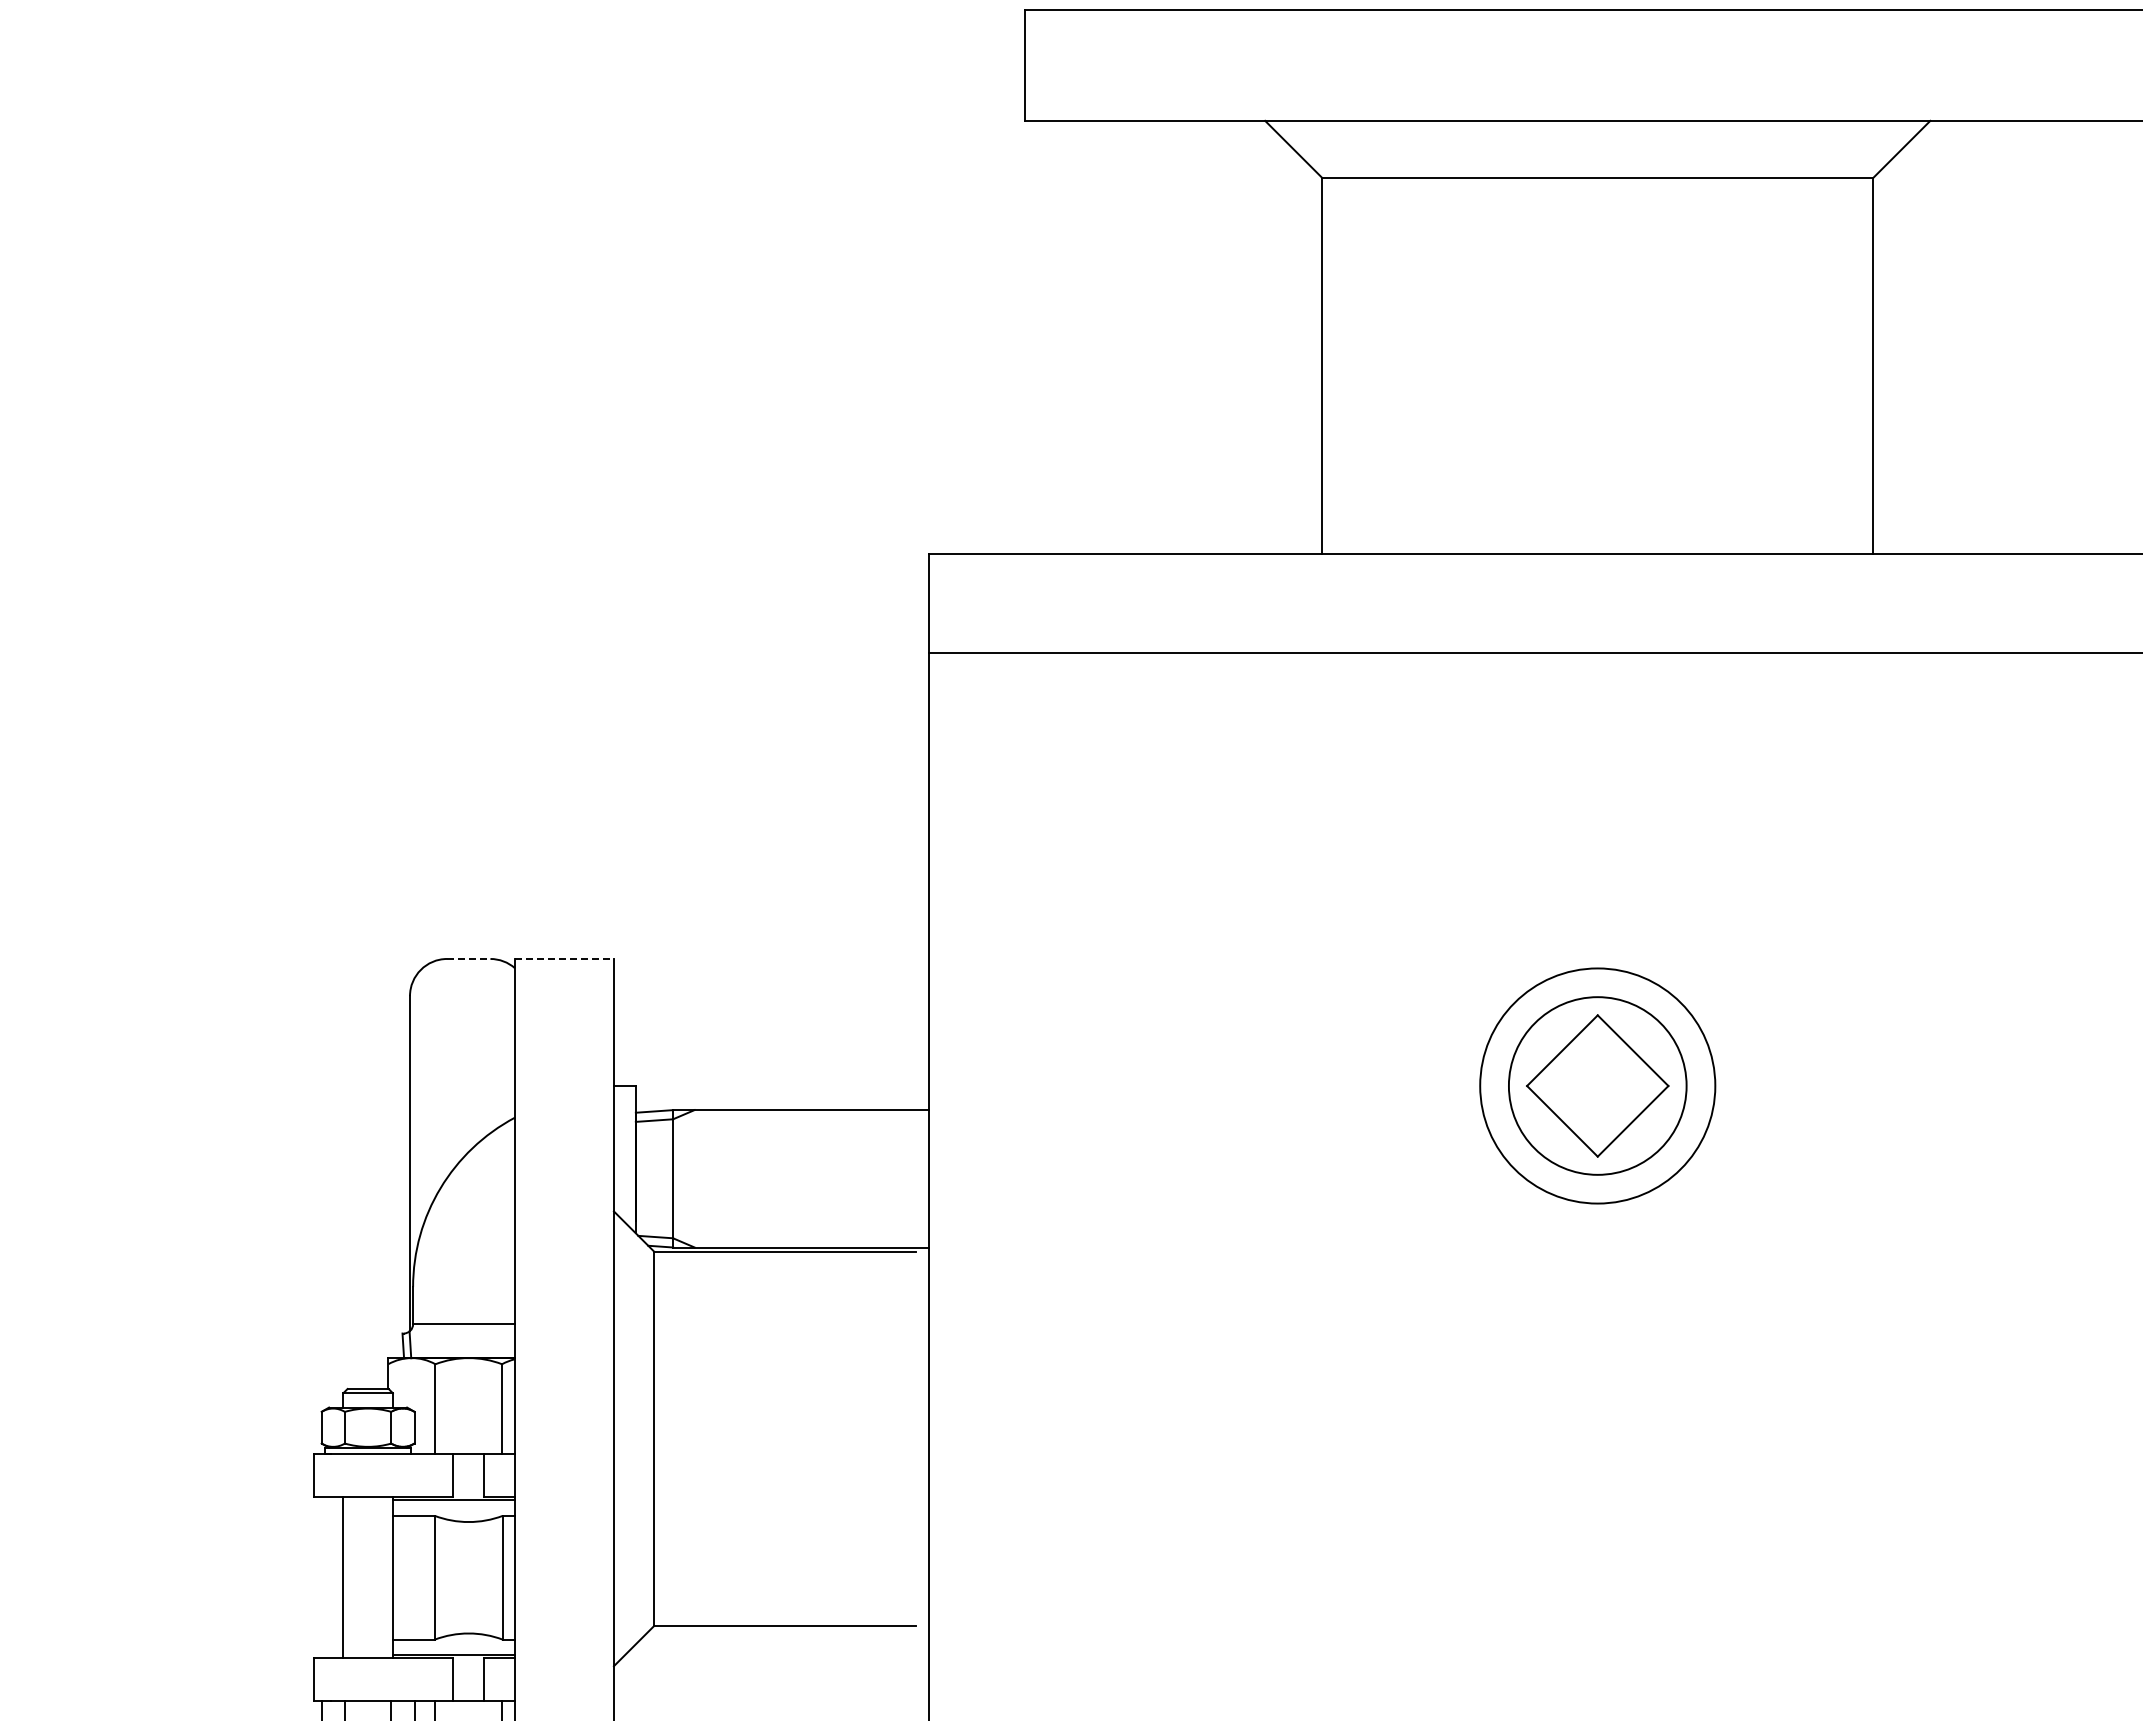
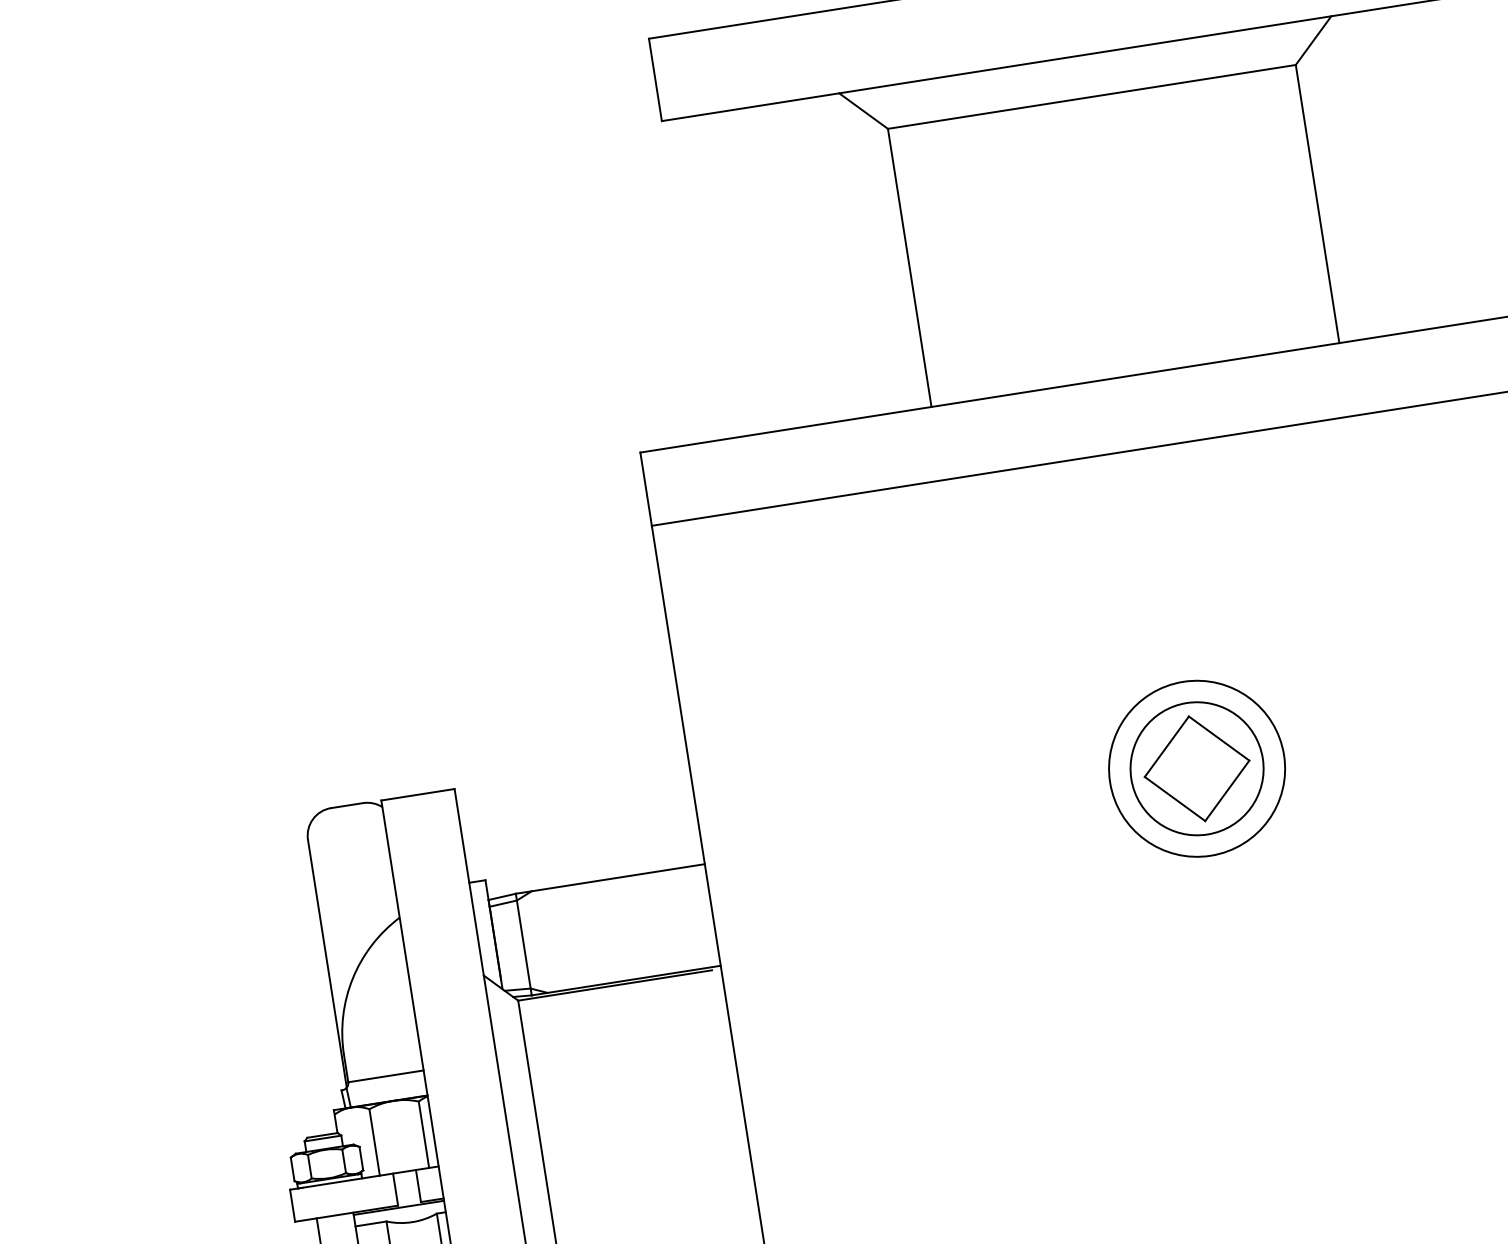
line: (468, 958) -> (346, 805), dashed -> solid
line: (564, 959) -> (418, 794), dashed -> solid

